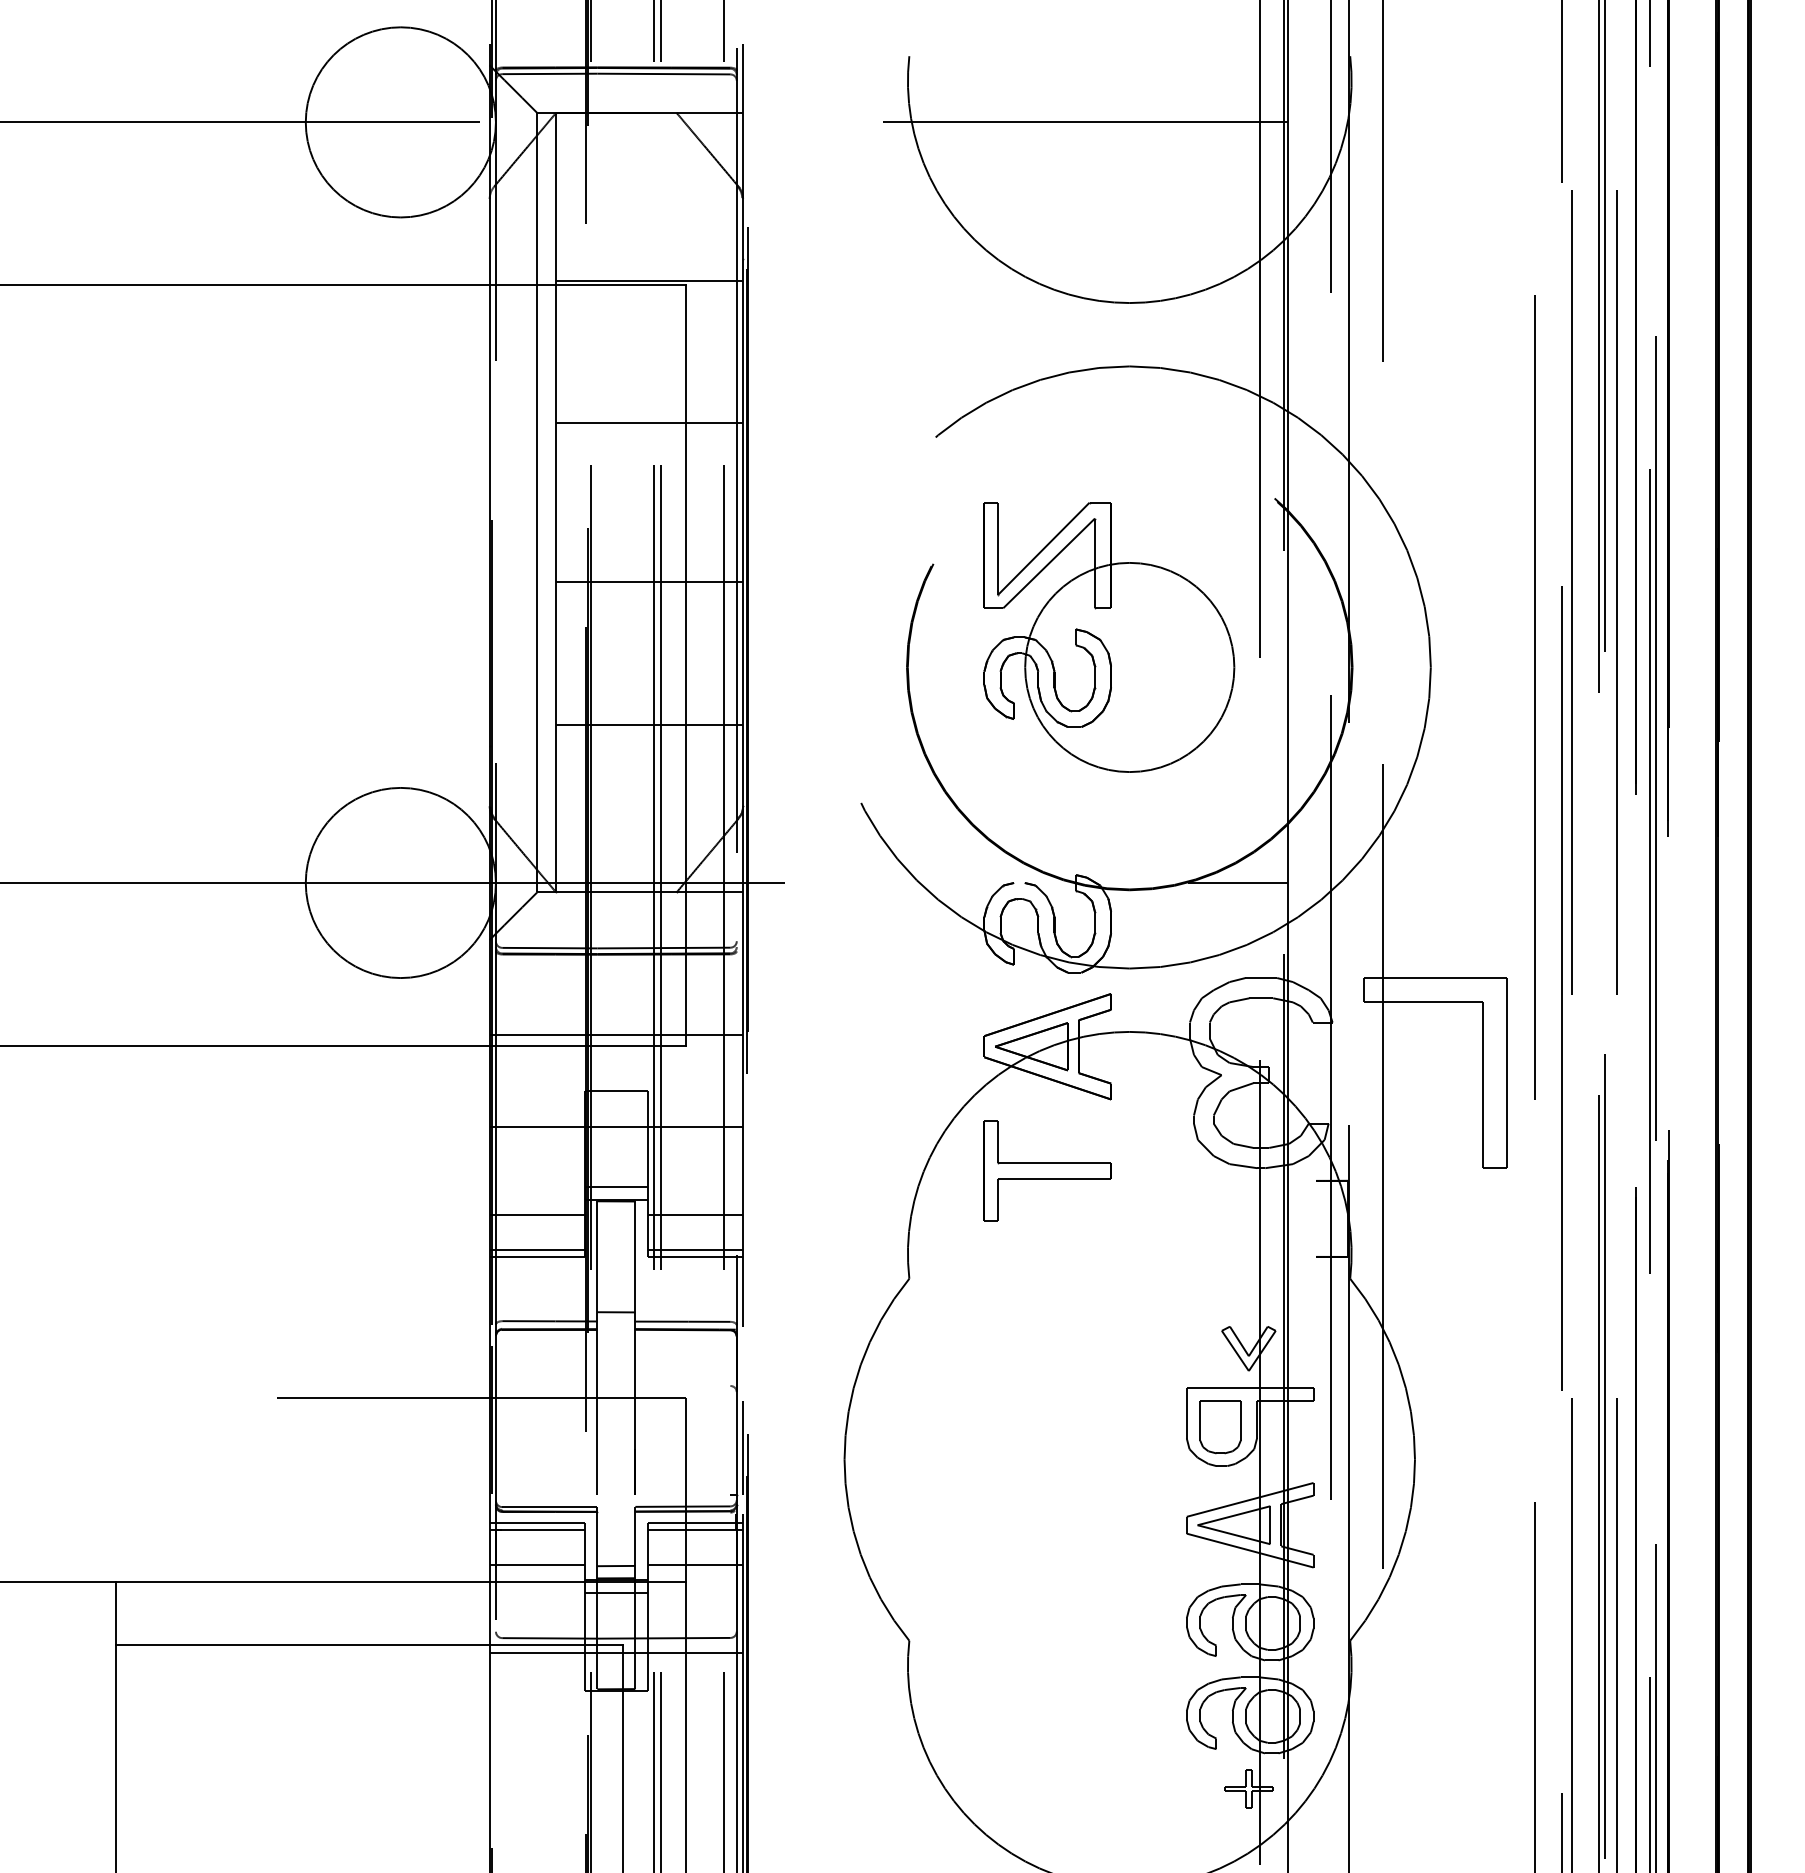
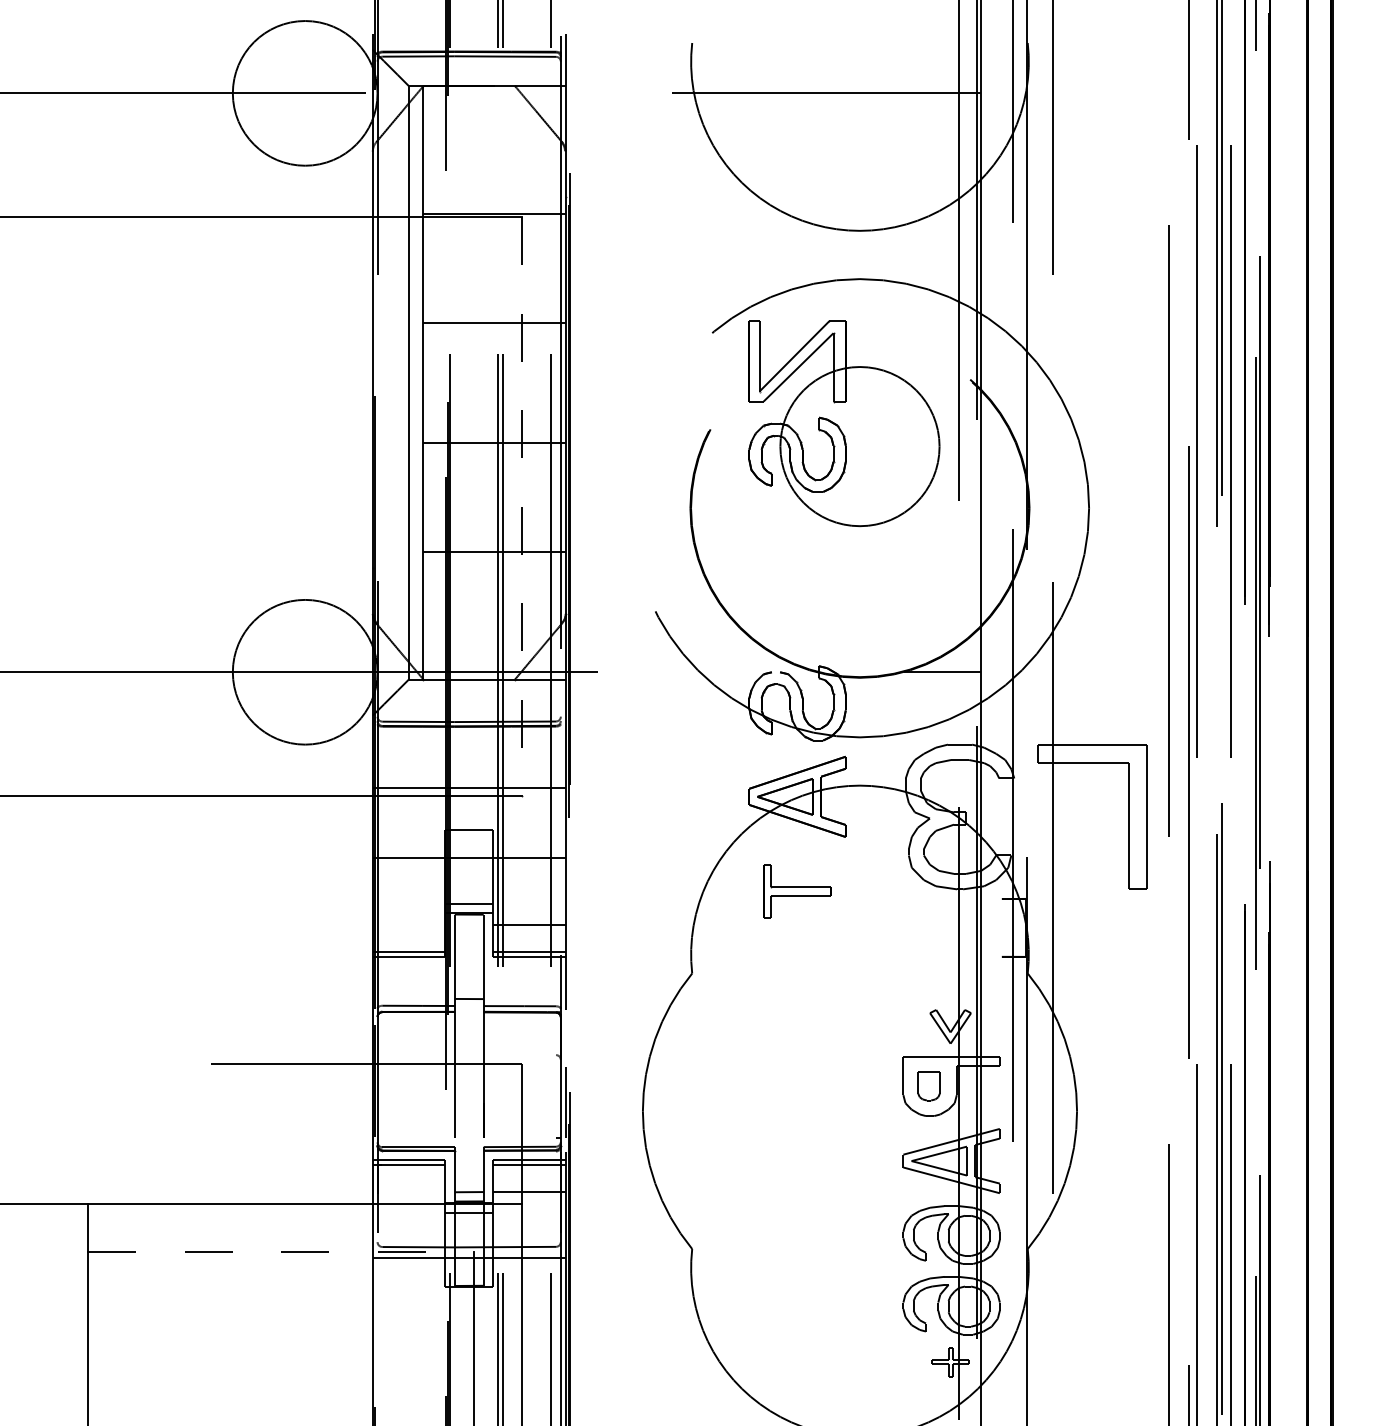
part: (1109, 637) -> (844, 423), moved
line: (686, 665) -> (522, 506), solid -> dashed
part: (1047, 1170) -> (797, 891), size x0.7
line: (536, 1214) -> (408, 924), removed
part: (1220, 1427) -> (929, 1086), size x0.7
line: (536, 1565) -> (408, 1191), removed
line: (369, 1645) -> (281, 1252), solid -> dashed

